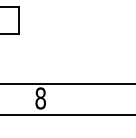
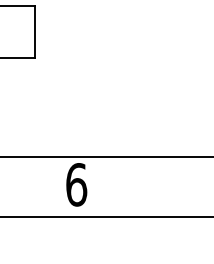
text: (40, 98) -> (76, 184), 8 -> 6

